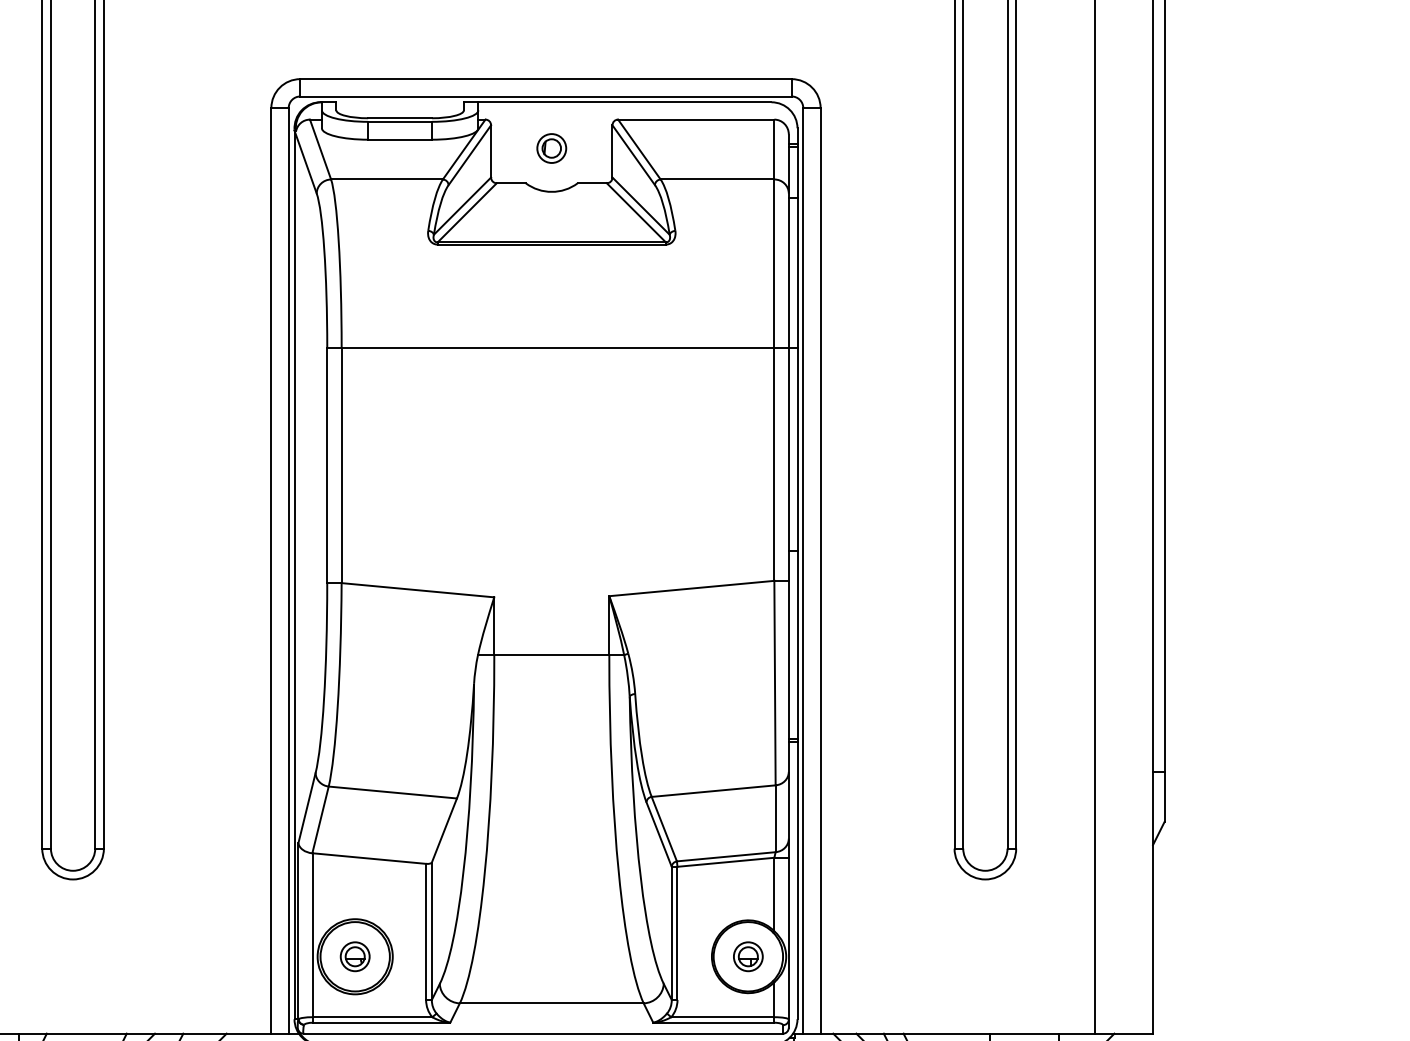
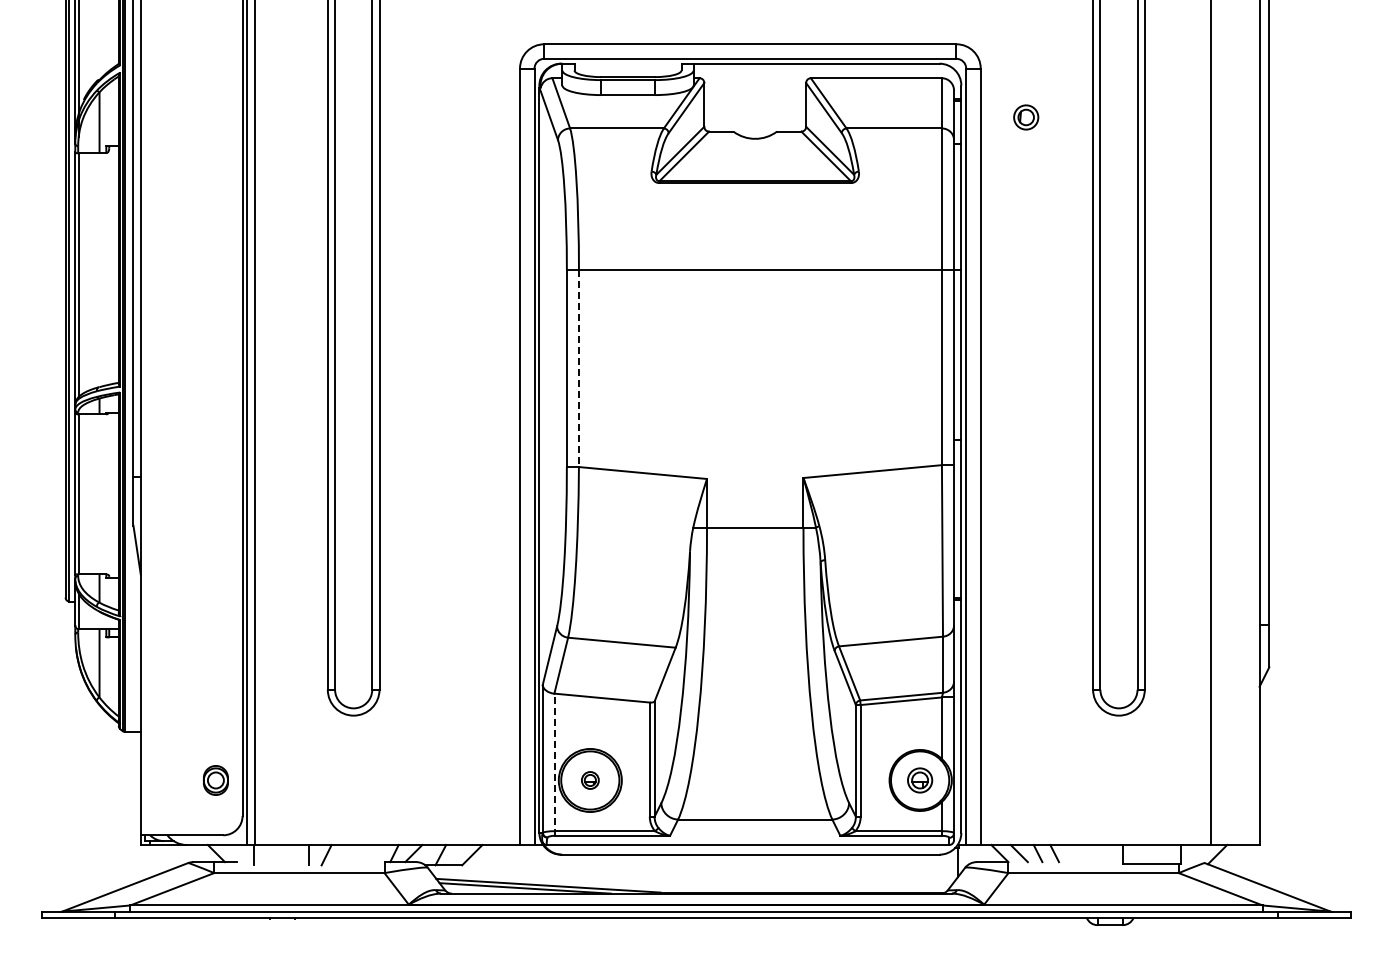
part: (552, 148) -> (1026, 117), moved
line: (341, 465) -> (578, 368), solid -> dashed
line: (312, 937) -> (554, 764), solid -> dashed
part: (355, 956) -> (590, 780), size x0.7

